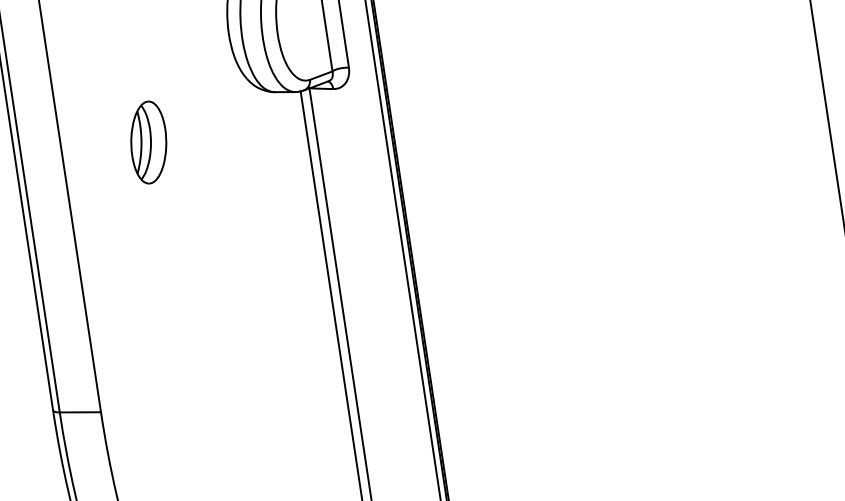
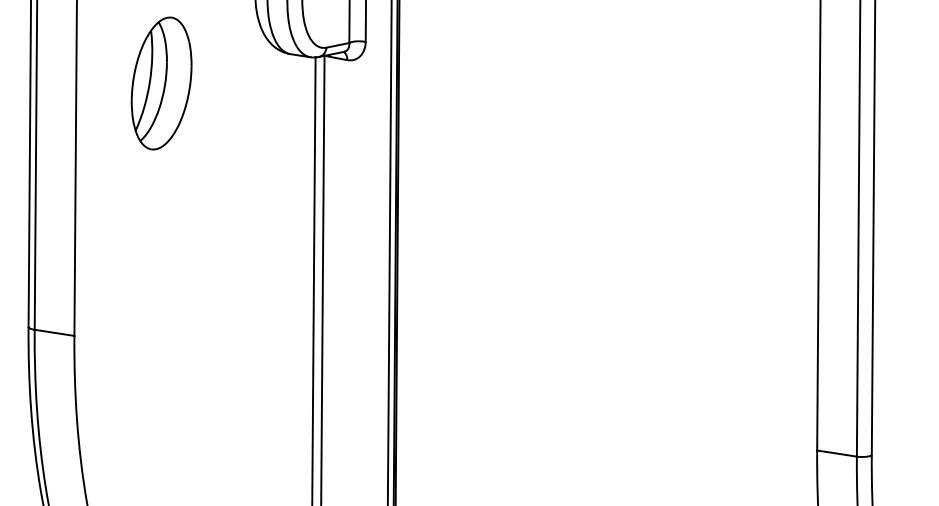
part: (148, 142) -> (161, 83), size x1.67

